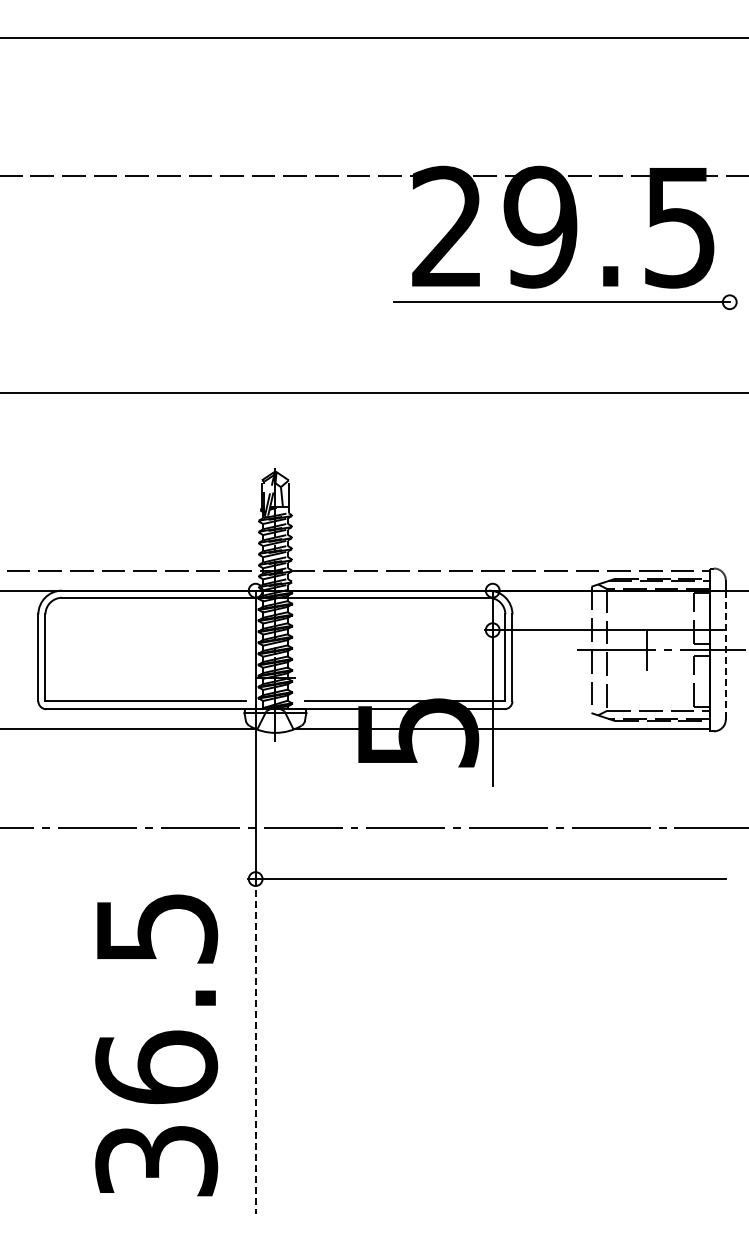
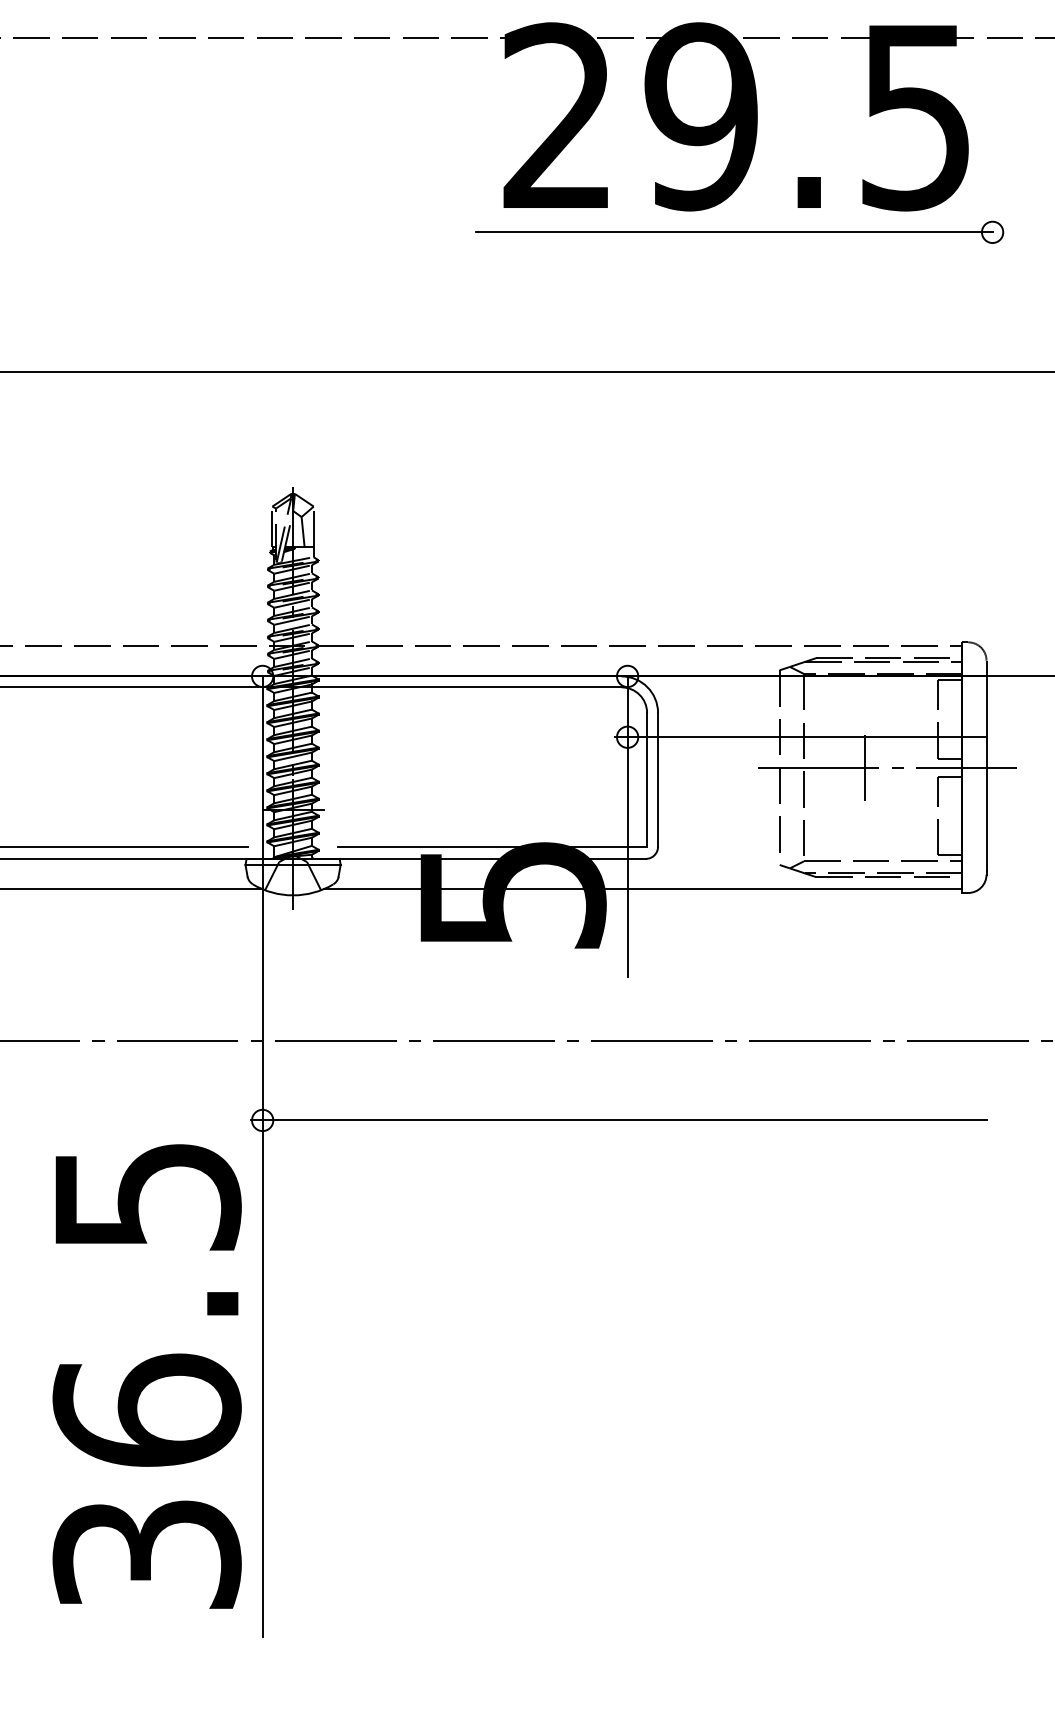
line: (725, 654) -> (986, 774), dashed -> solid
text: (156, 1045) -> (146, 1376), moved
line: (255, 1046) -> (262, 1378), dashed -> solid

